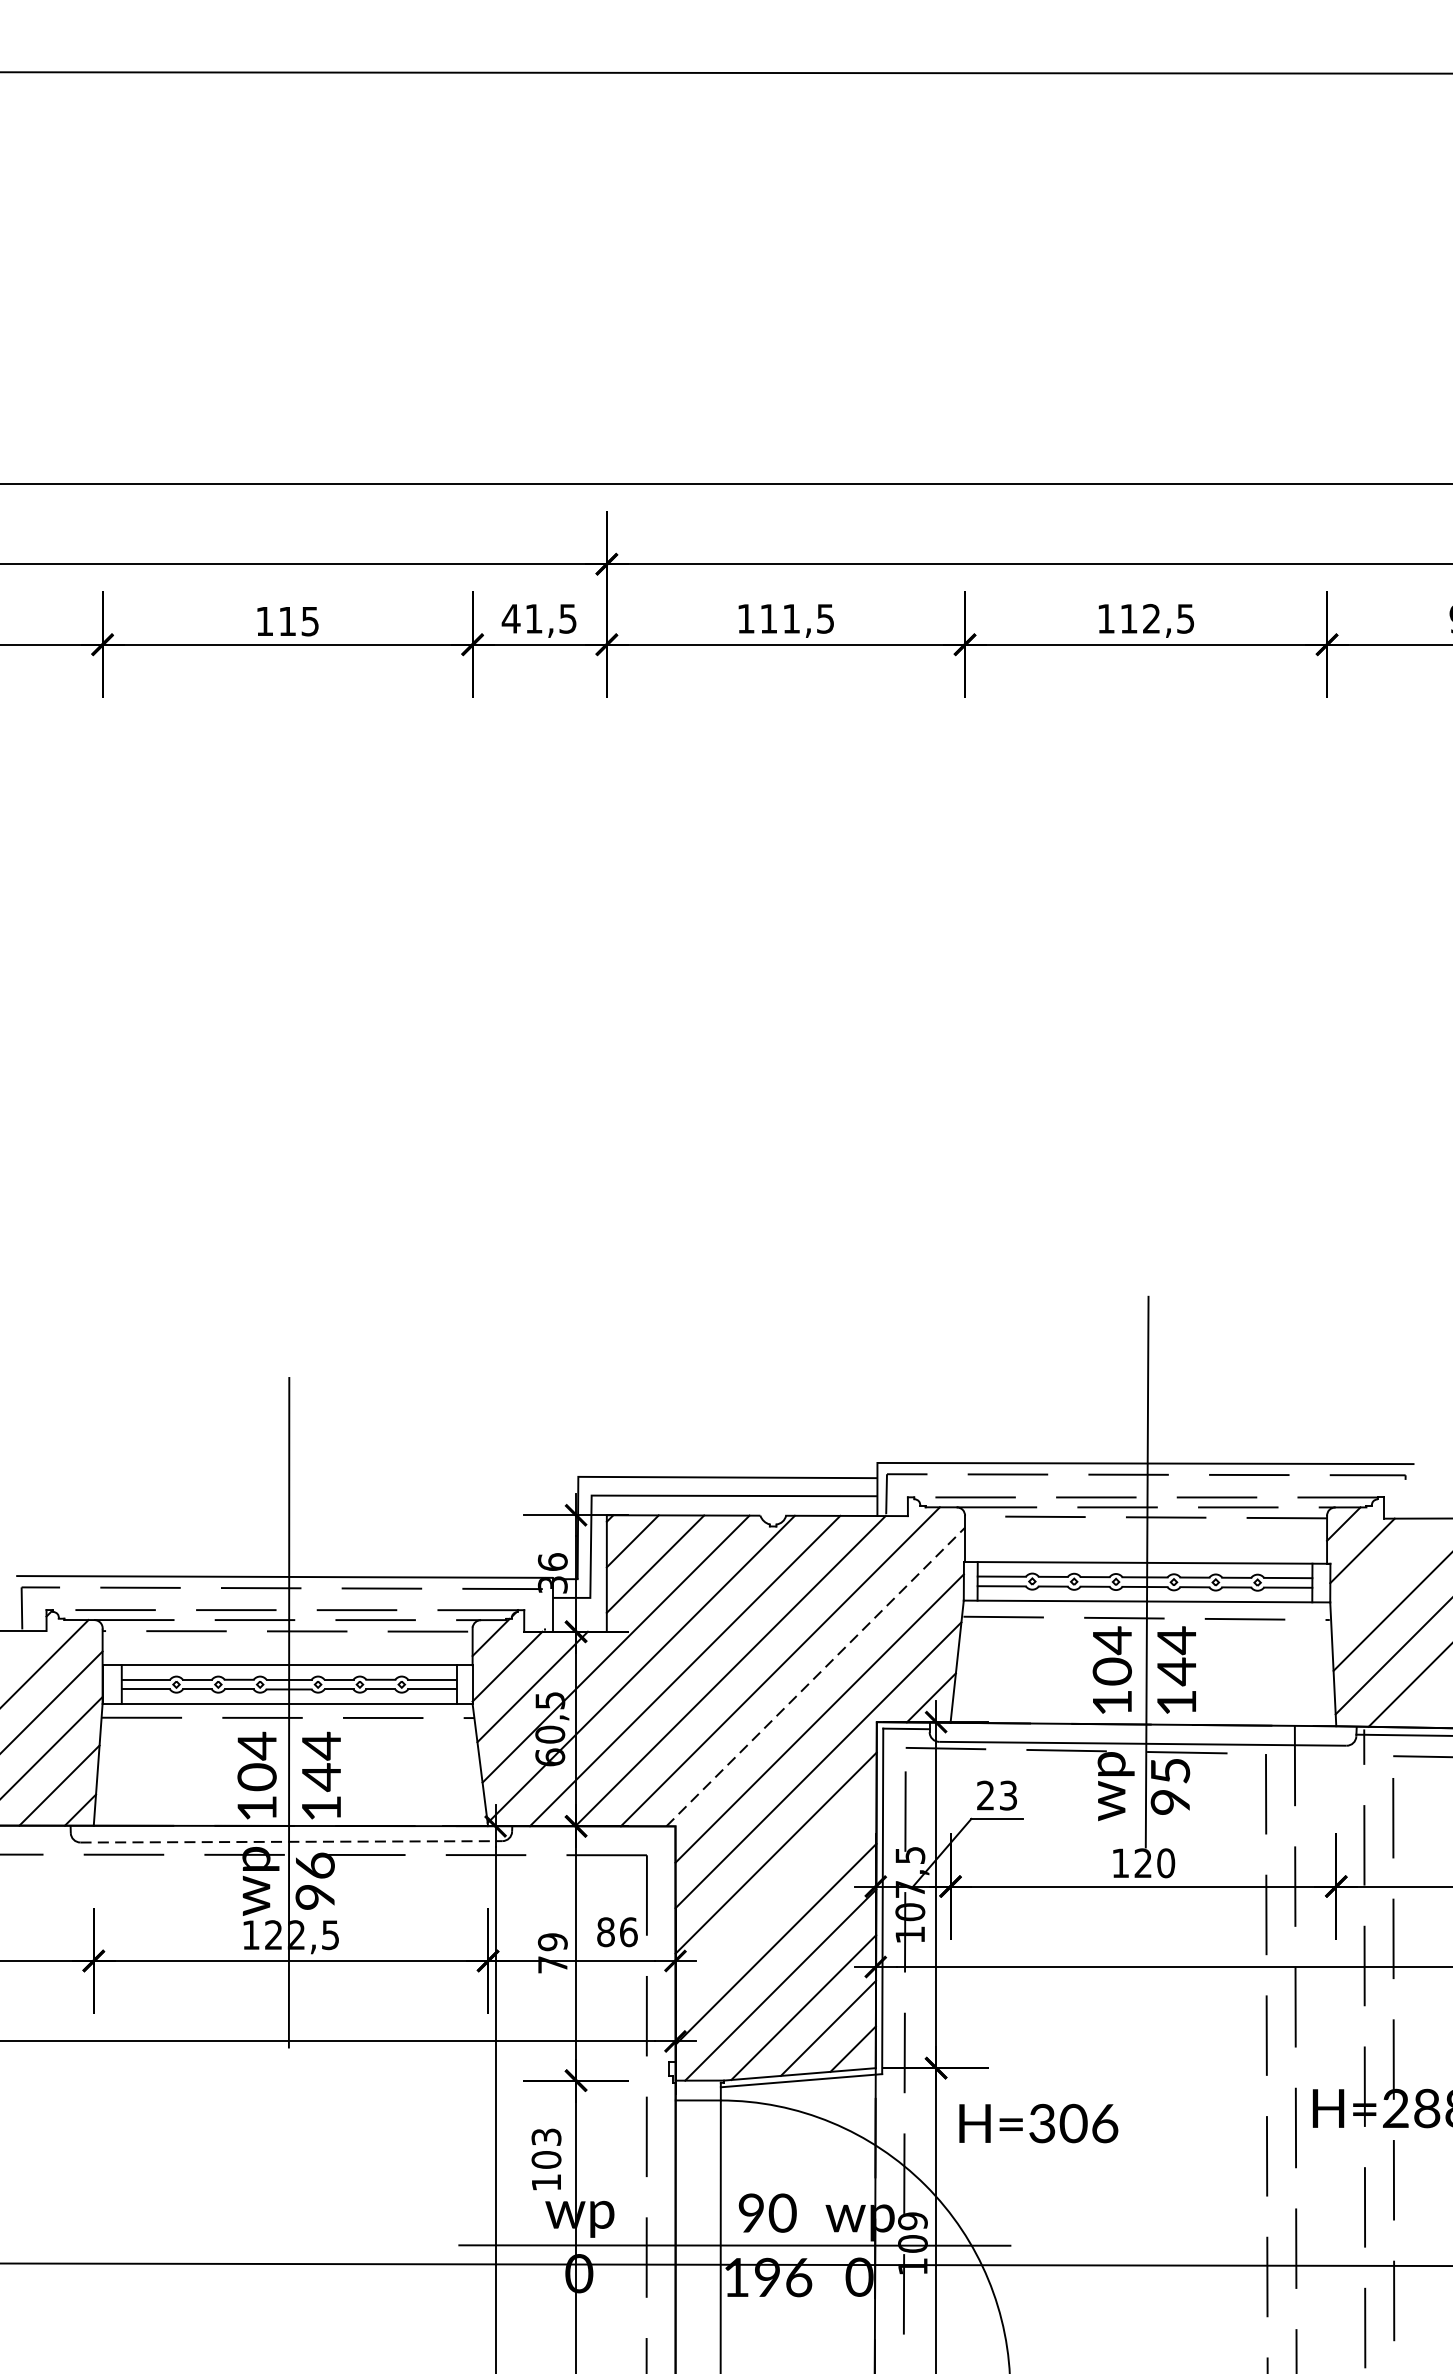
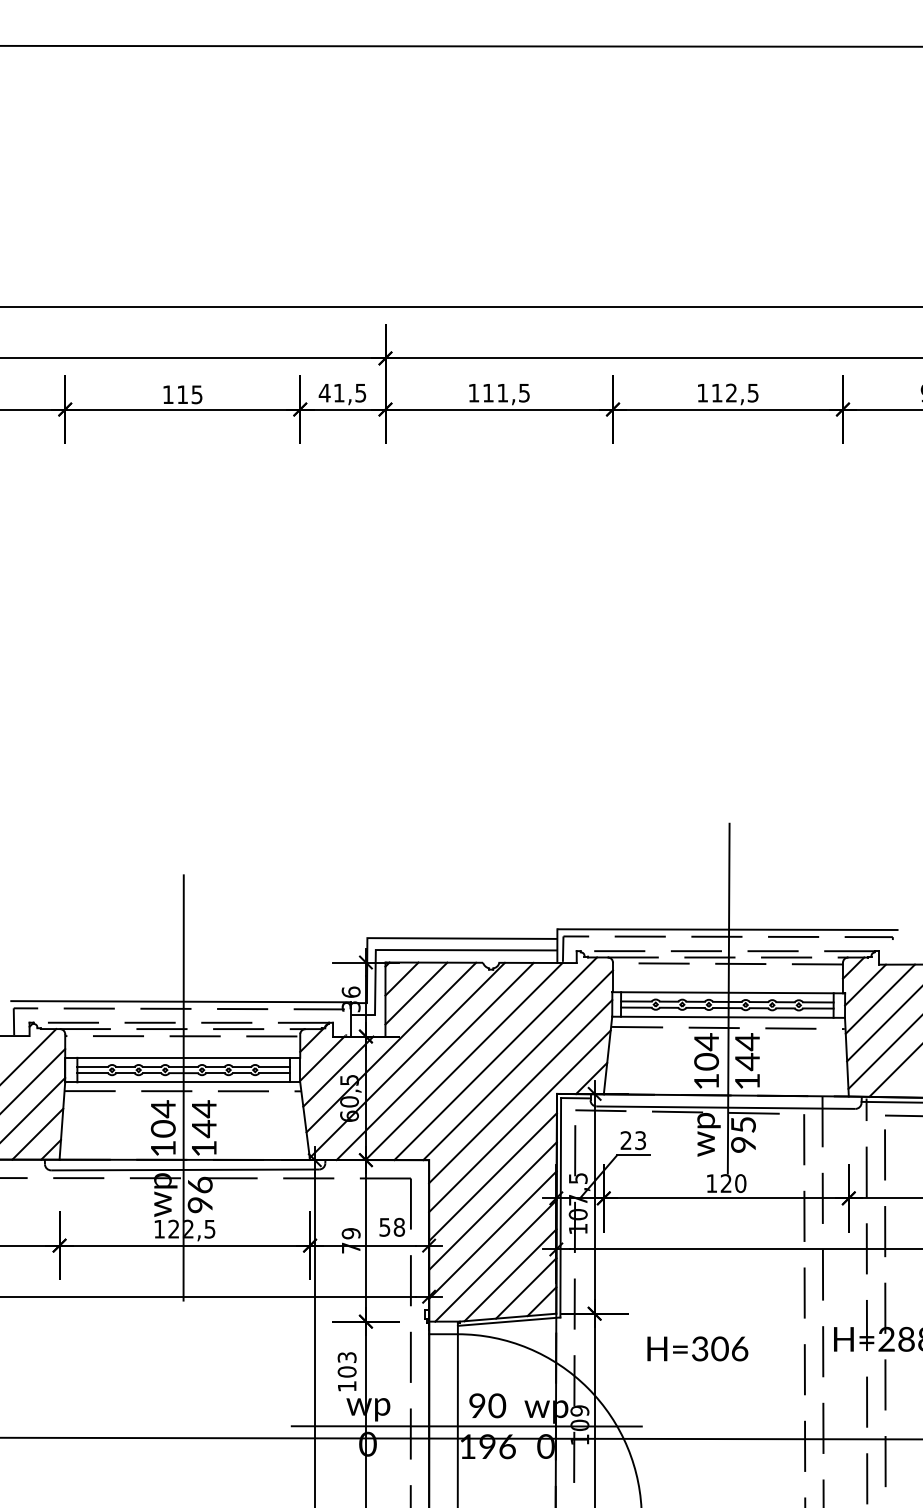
line: (1384, 1571) -> (879, 998), added
line: (816, 1675) -> (518, 1064), dashed -> solid
line: (291, 1841) -> (185, 1169), dashed -> solid
line: (775, 1897) -> (492, 1205), added
text: (617, 1930) -> (392, 1226), 86 -> 58
text: (1038, 2122) -> (697, 1348), moved

